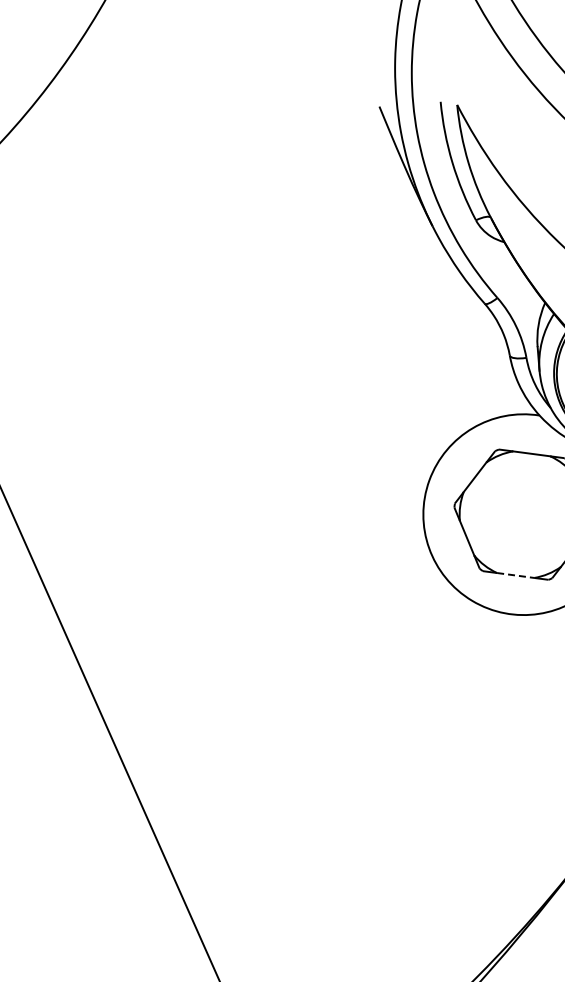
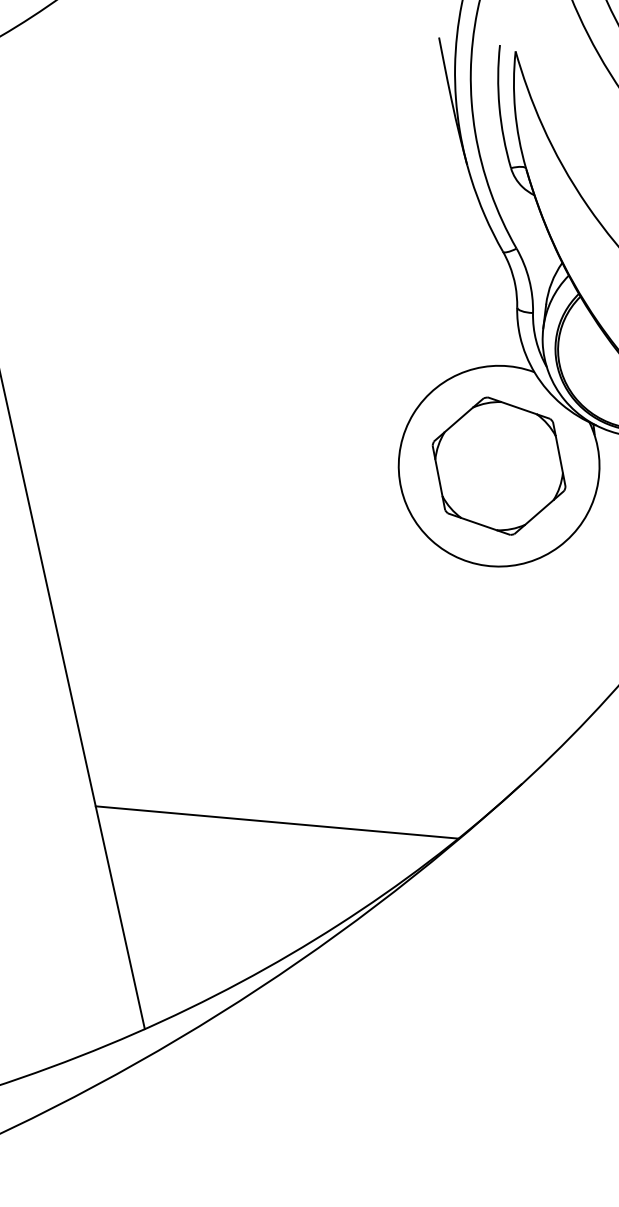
line: (516, 575) -> (479, 524), dashed -> solid
line: (376, 908) -> (276, 822), added

